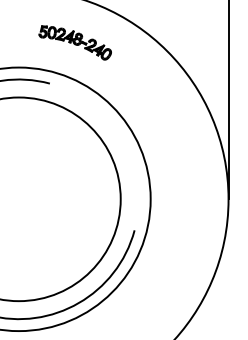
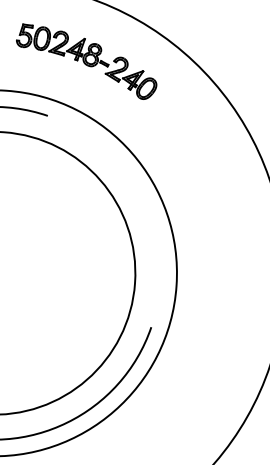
part: (75, 42) -> (87, 61), size x1.43

